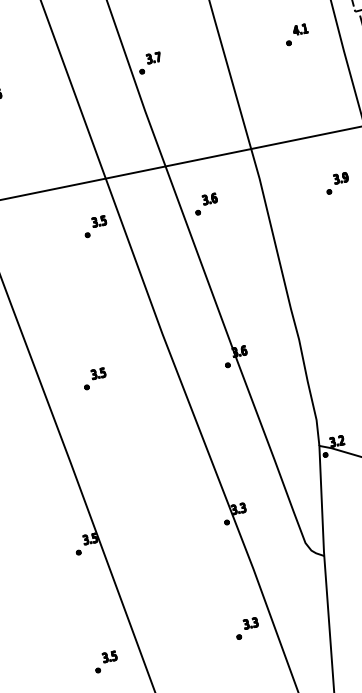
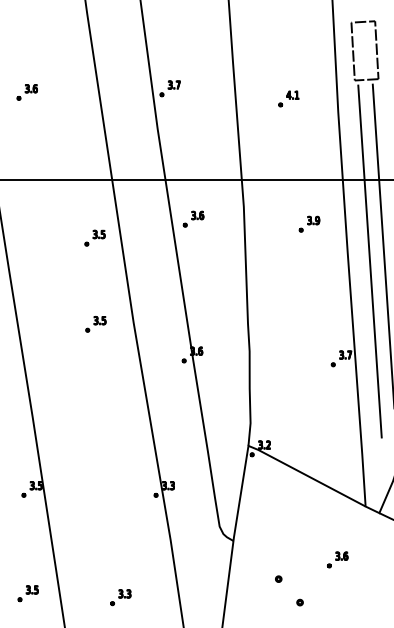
part: (296, 34) -> (288, 98), moved
part: (94, 225) -> (94, 237), moved
part: (94, 379) -> (95, 324), moved
part: (246, 628) -> (120, 597), moved

